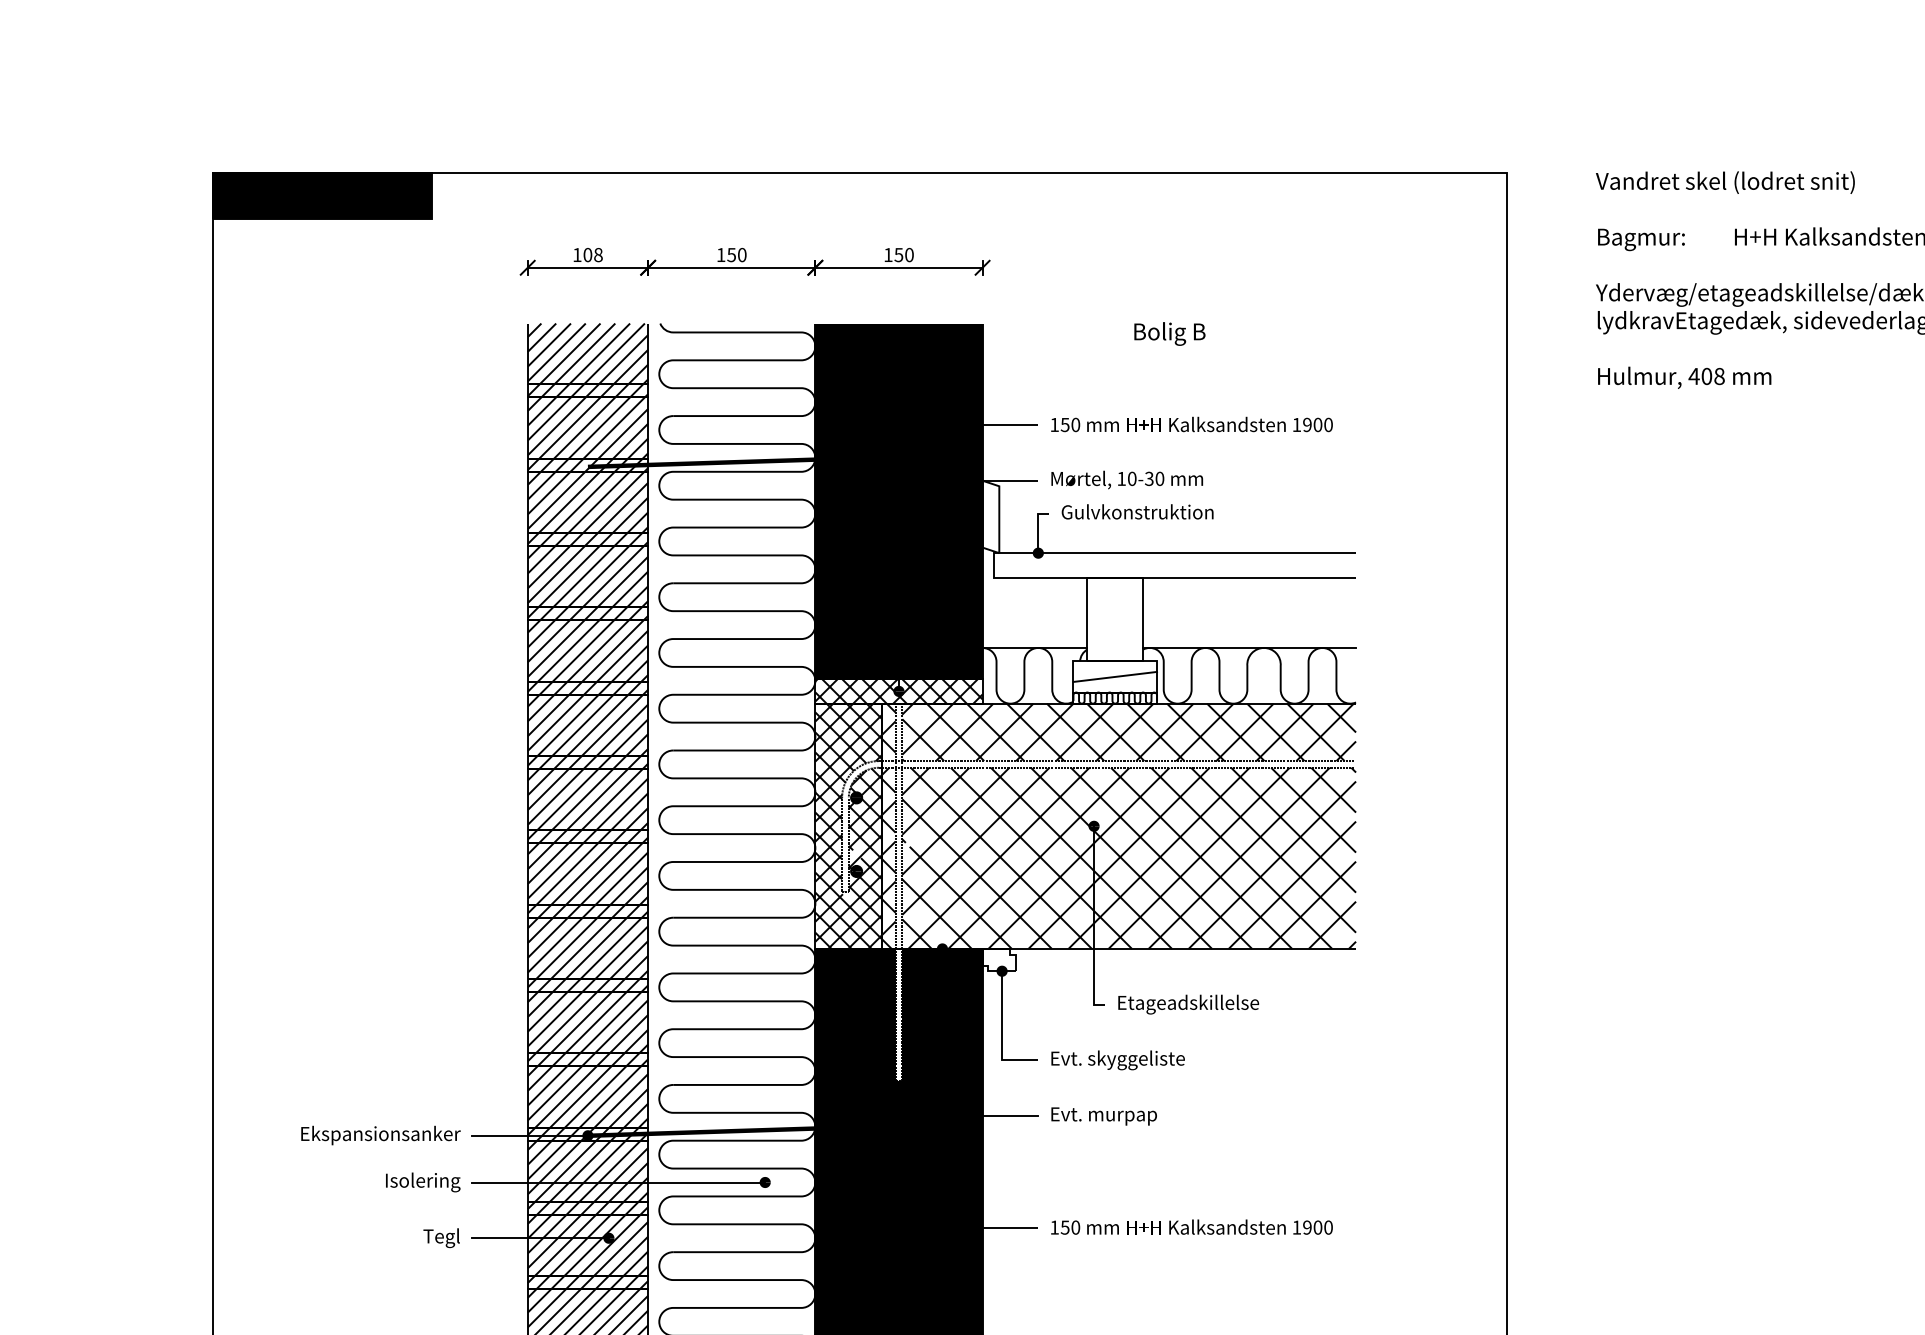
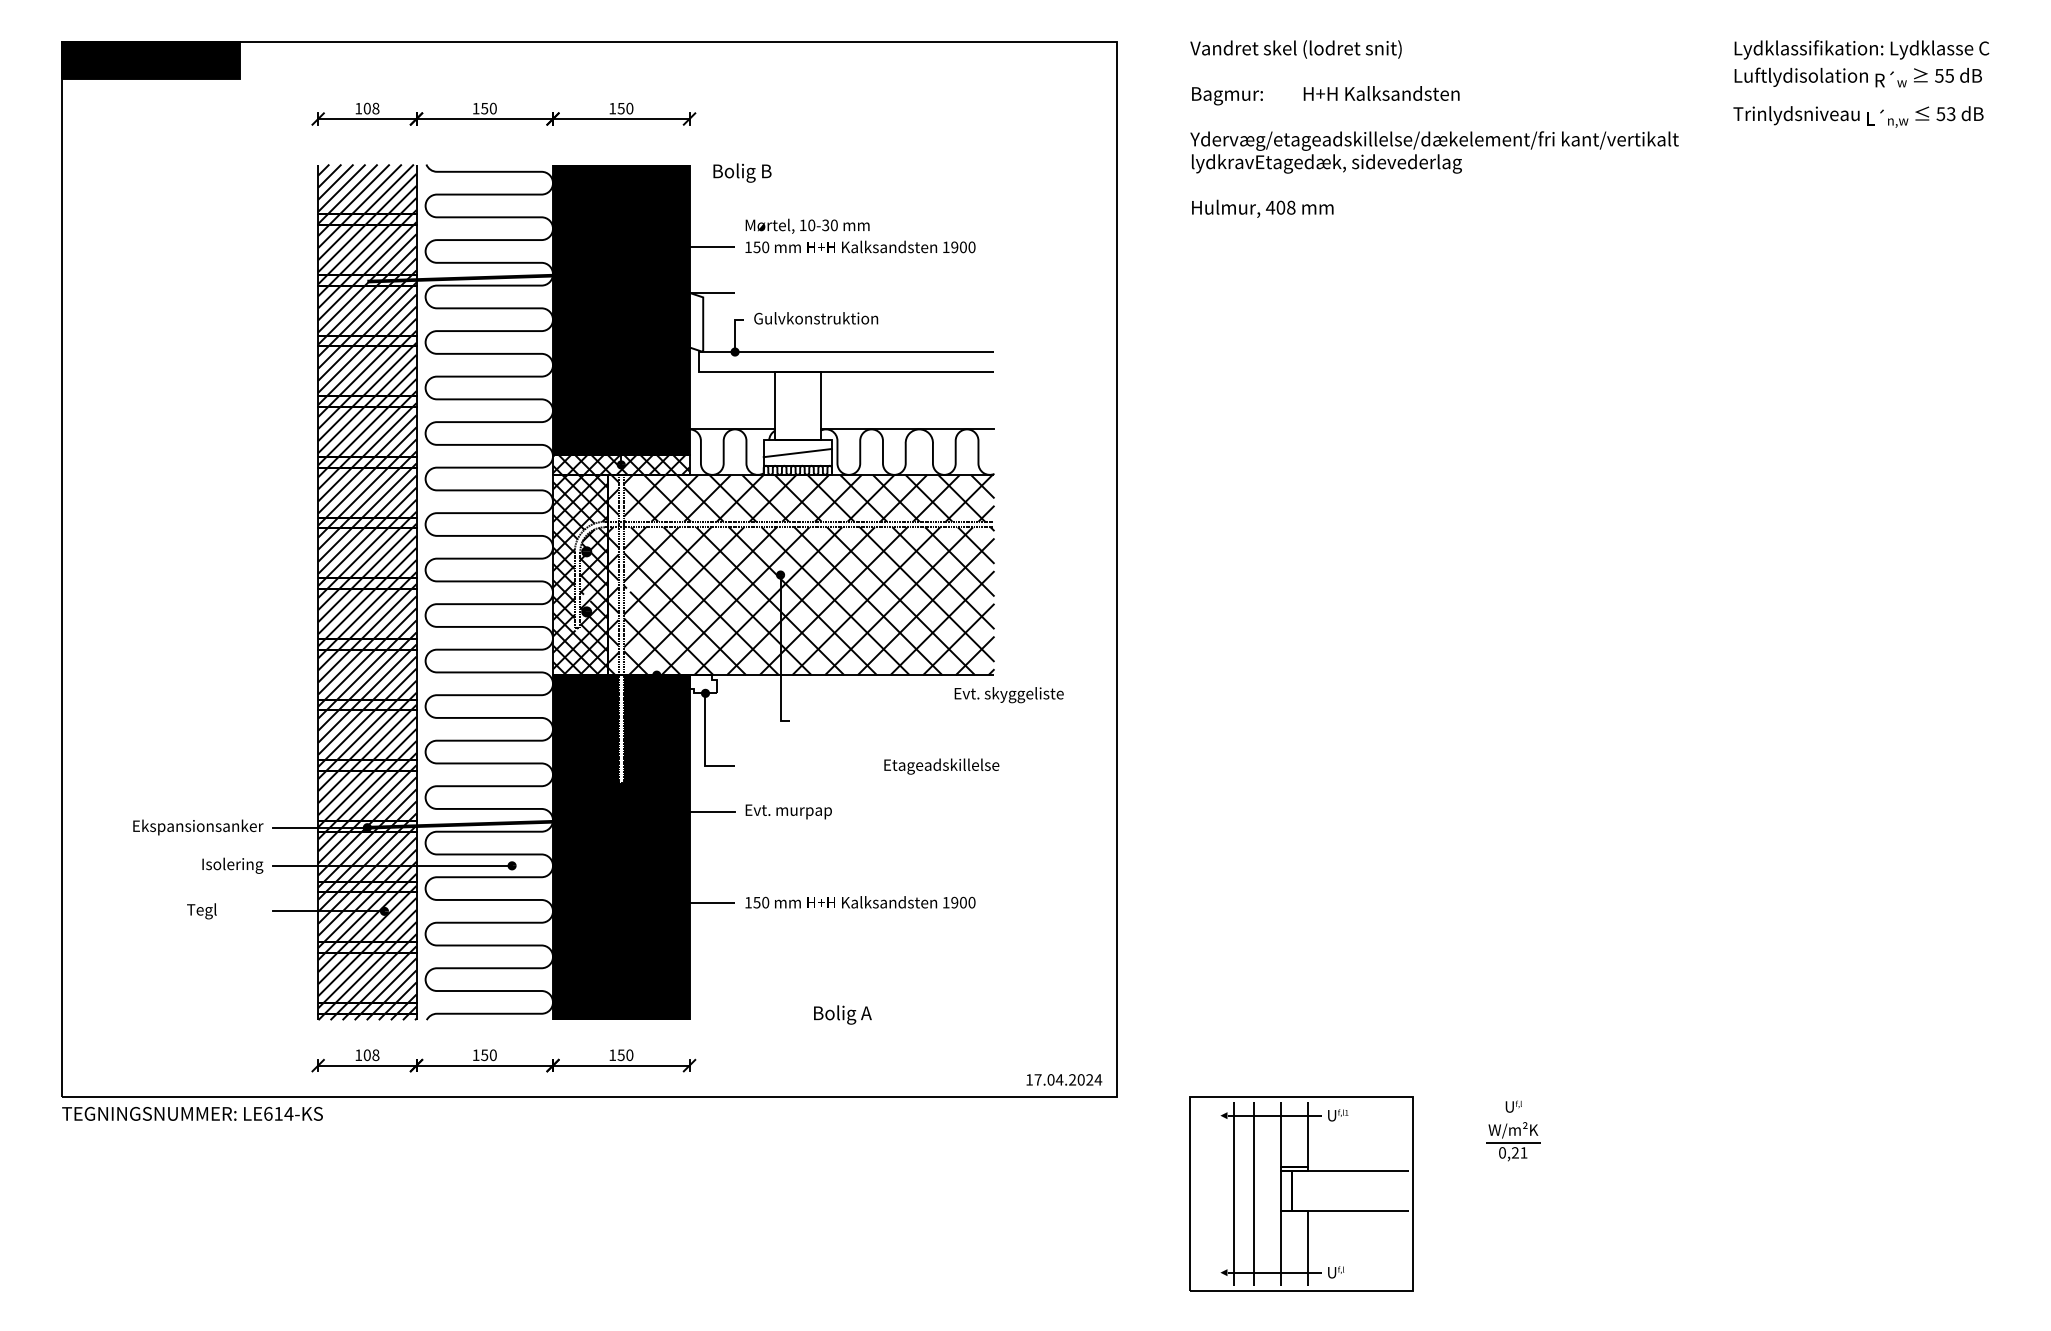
text: (1169, 333) -> (742, 172), moved
text: (1127, 479) -> (807, 225), moved
text: (1188, 1004) -> (941, 766), moved
text: (1117, 1060) -> (1008, 695), moved
text: (441, 1238) -> (201, 911), moved

